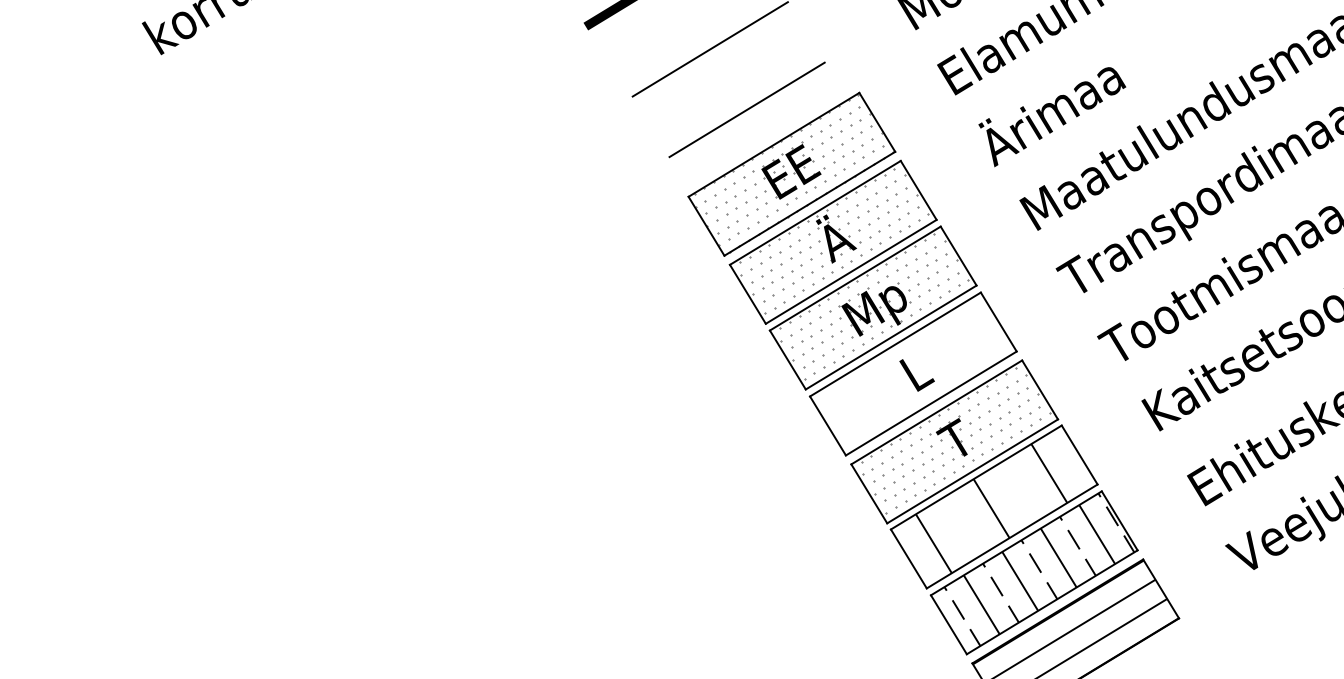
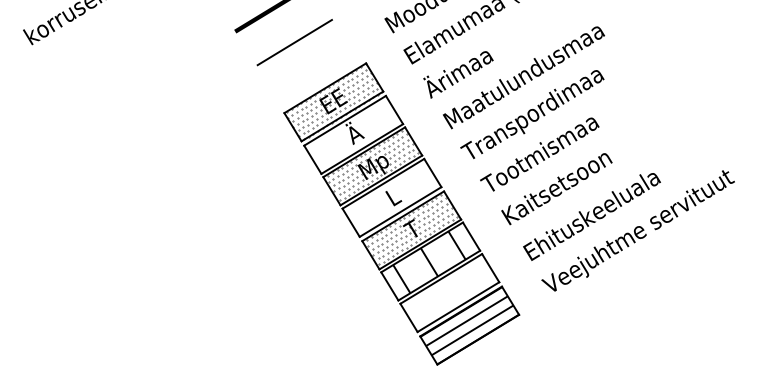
line: (747, 109) -> (312, 71), removed
hatch: (835, 239) -> (354, 133), removed
hatch: (1037, 569) -> (451, 291), removed

